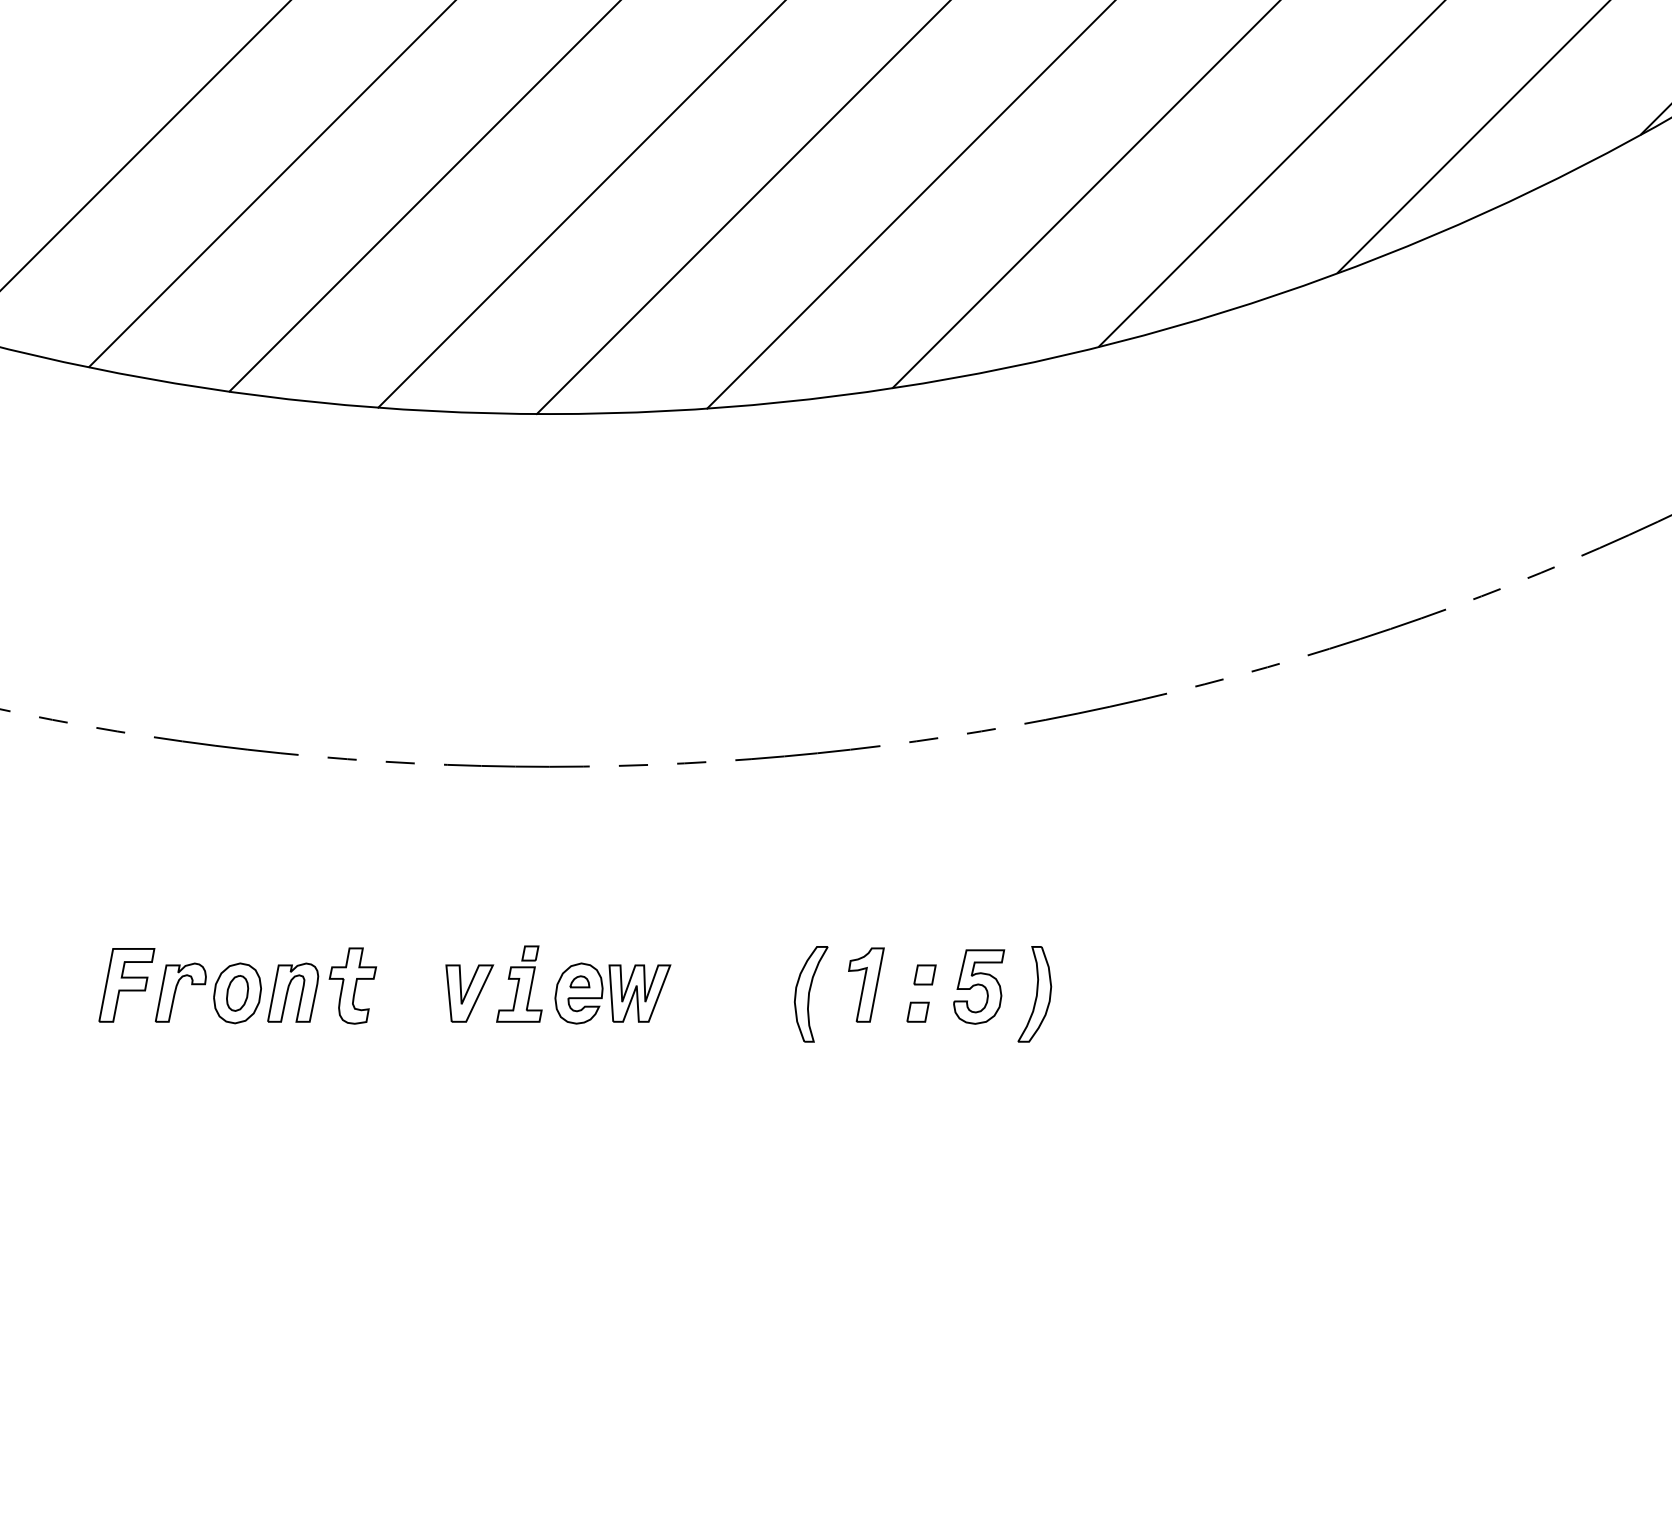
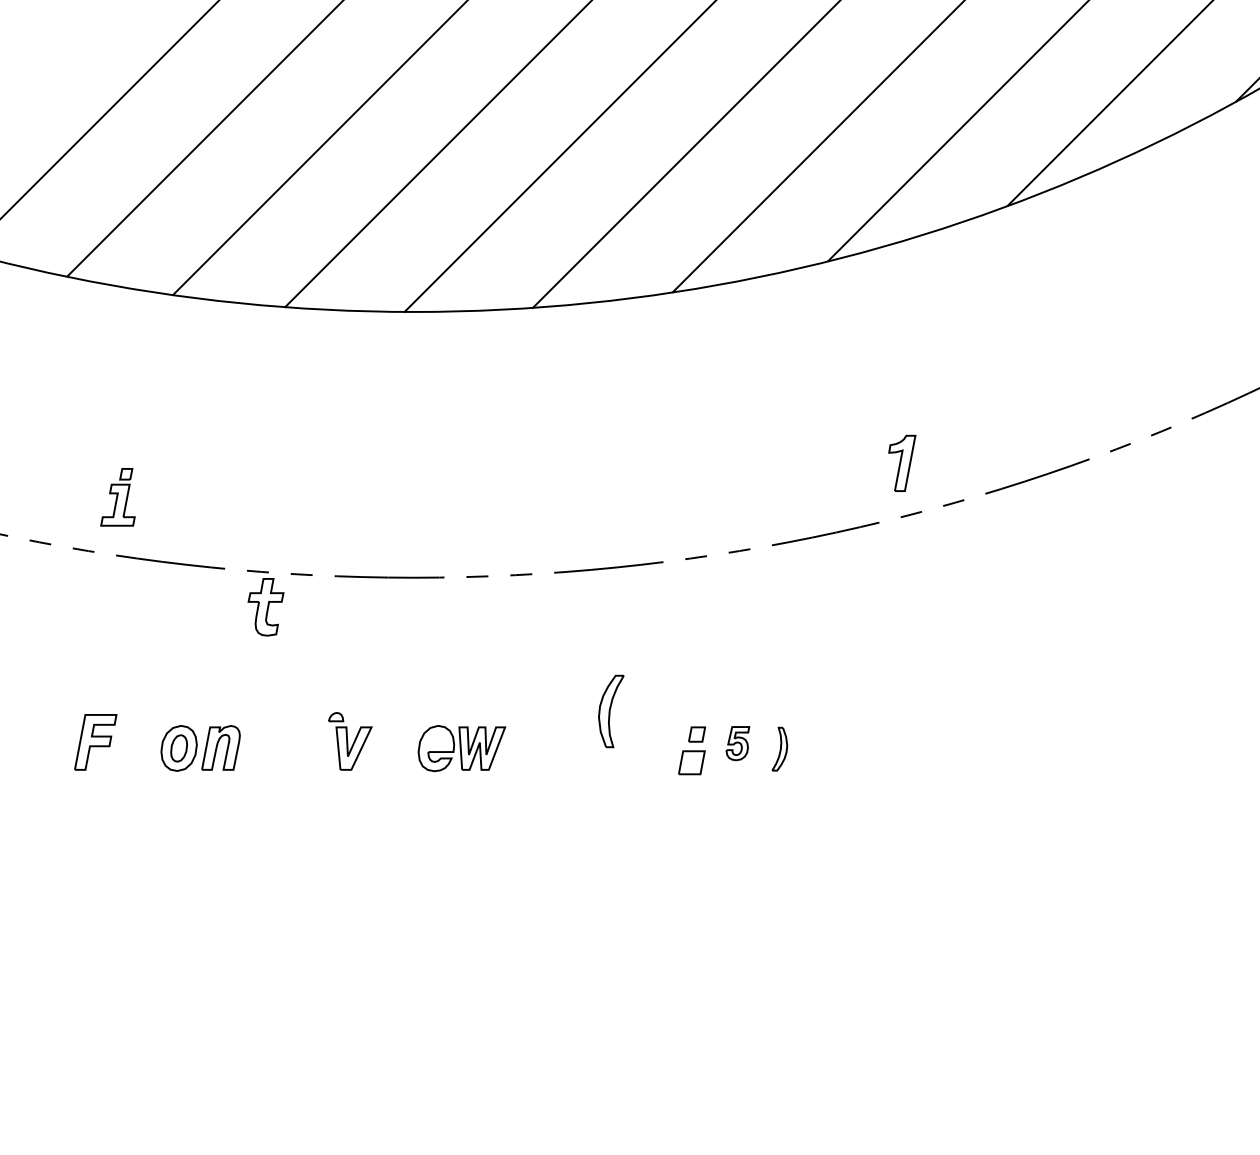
part: (579, 981) -> (335, 716), moved
part: (519, 983) -> (118, 496), moved
part: (866, 984) -> (902, 462), moved
part: (352, 985) -> (265, 606), moved
part: (979, 986) -> (738, 743), size x0.6
part: (180, 992) -> (136, 747), removed
part: (811, 994) -> (611, 711), moved
part: (1034, 994) -> (779, 749), size x0.6
part: (917, 1011) -> (691, 762), size x1.6

